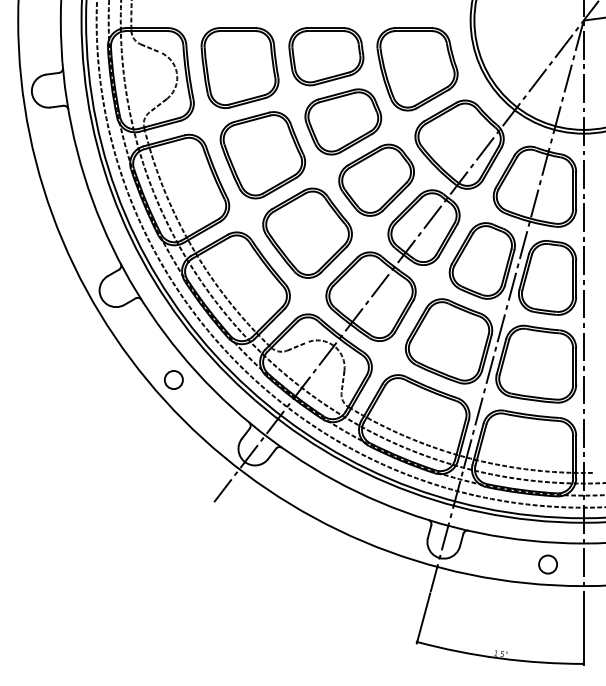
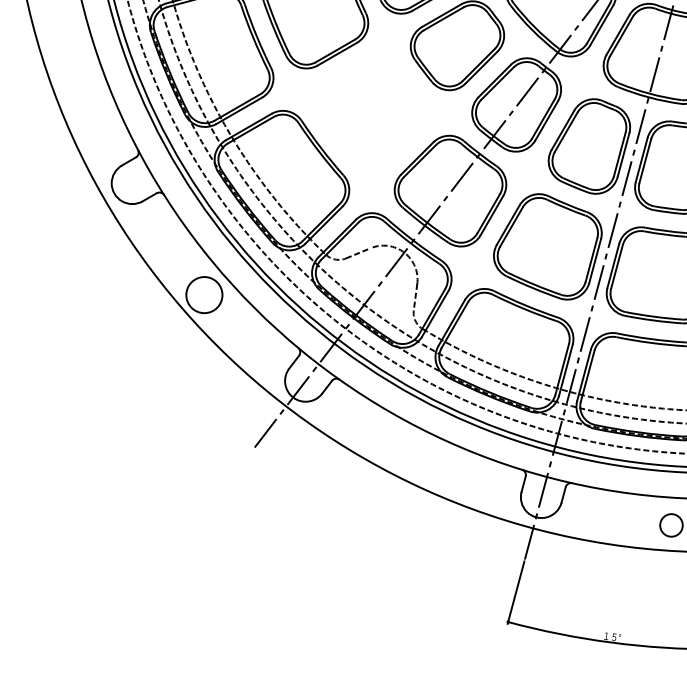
part: (307, 232) -> (371, 110), removed
circle: (173, 379) -> (203, 294), size x1.6

